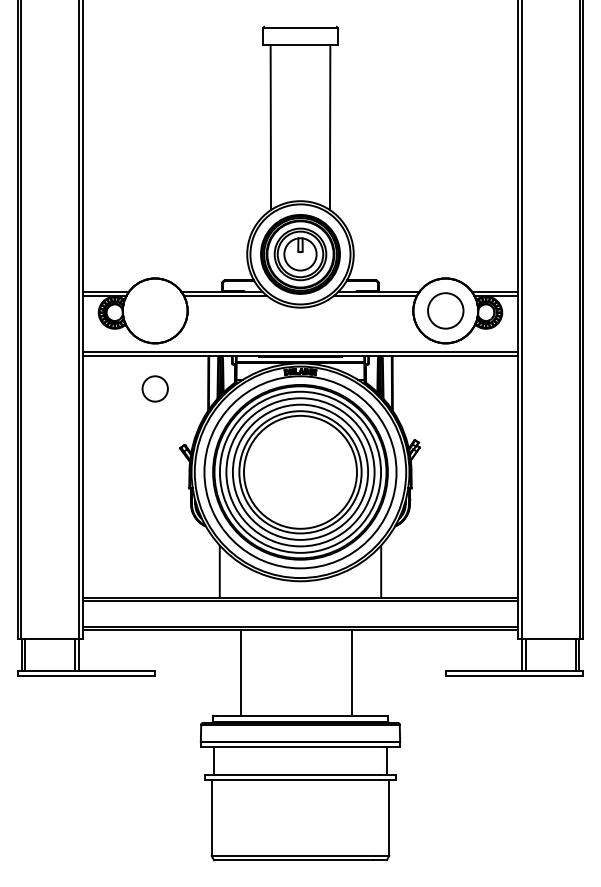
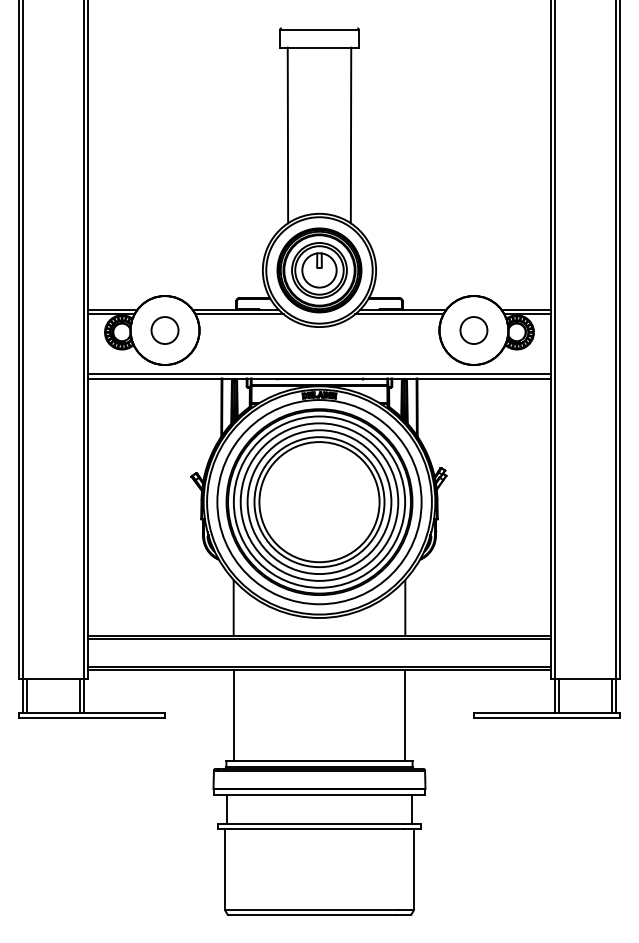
circle: (445, 310) -> (473, 330), size x0.71
circle: (154, 388) -> (164, 330), moved
line: (241, 672) -> (233, 715), moved
line: (352, 672) -> (405, 715), moved

